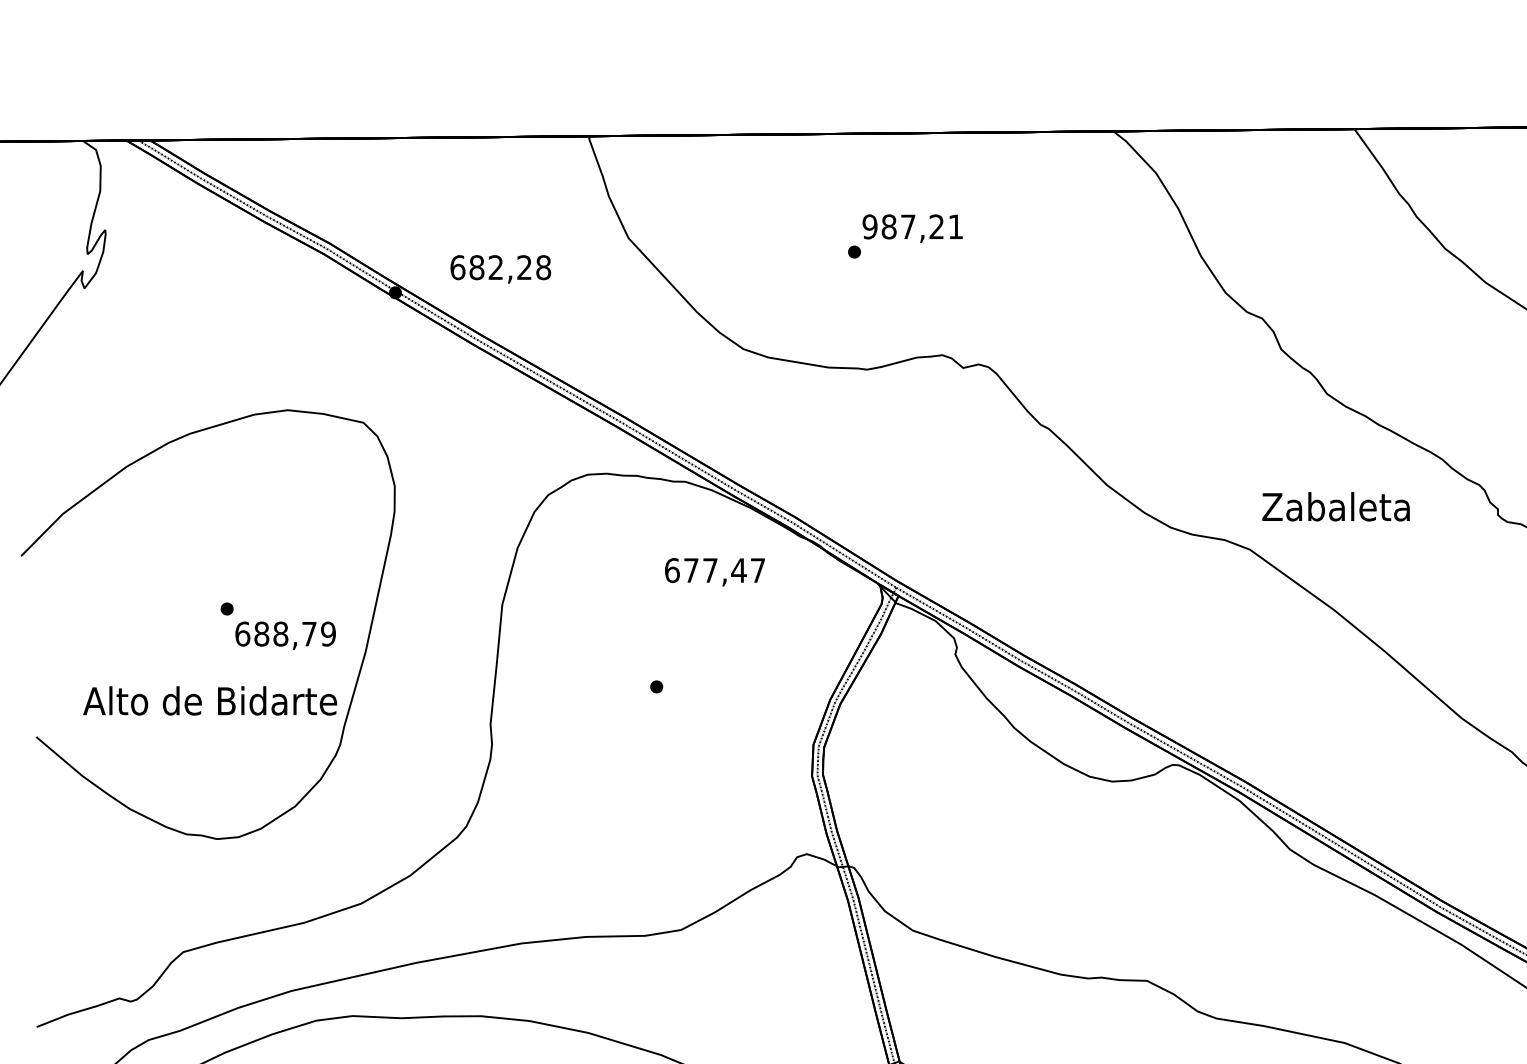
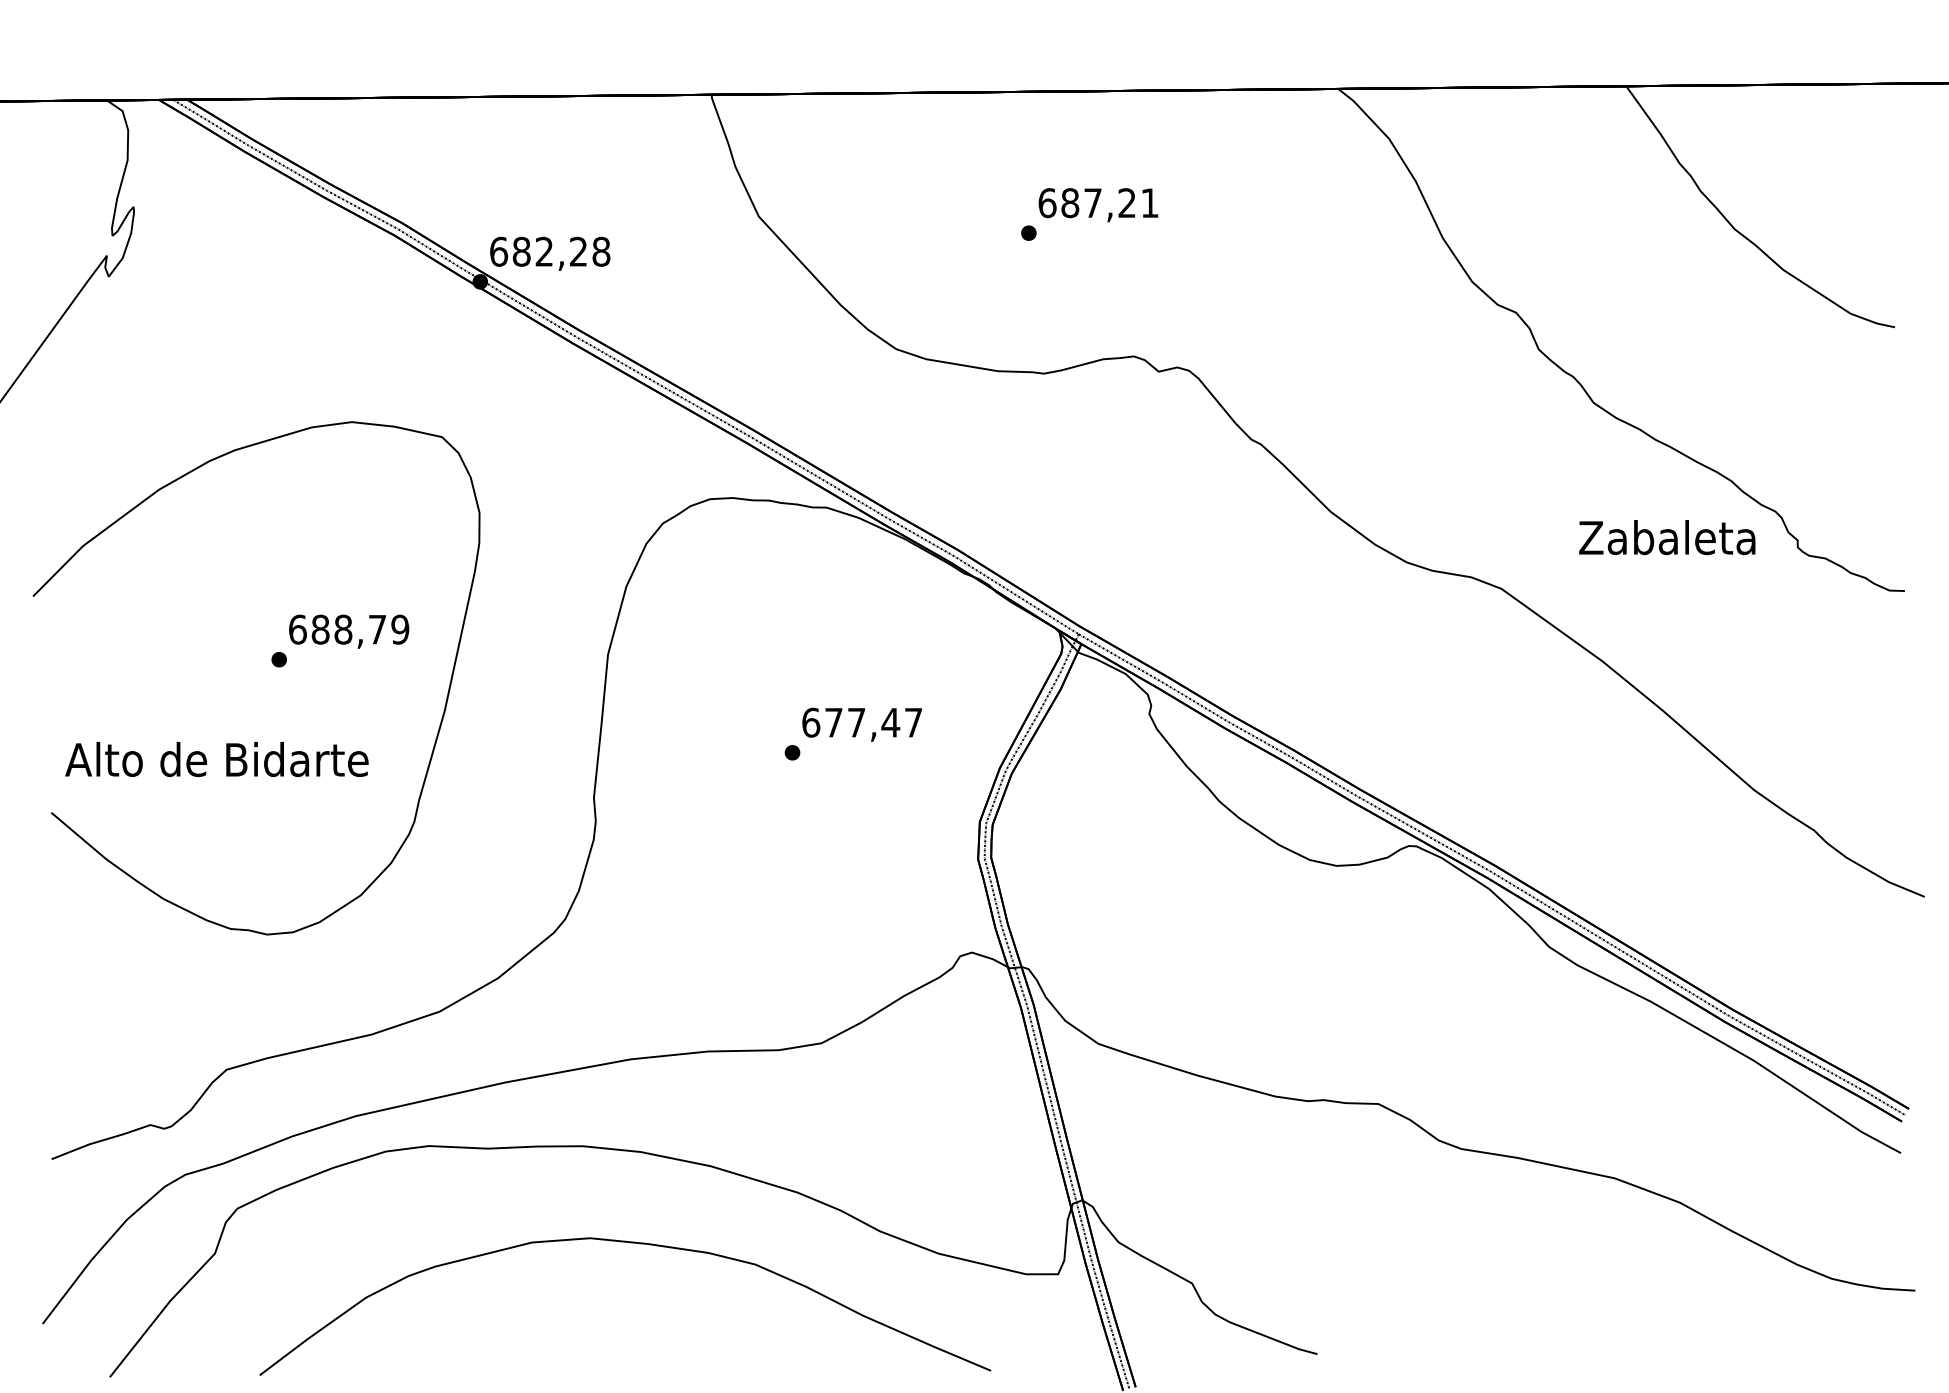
text: (870, 227) -> (1047, 203), 987,21 -> 687,21
text: (501, 269) -> (550, 253), moved
text: (1336, 506) -> (1667, 537), moved
text: (714, 572) -> (861, 724), moved
text: (285, 635) -> (349, 631), moved
text: (209, 700) -> (216, 759), moved

